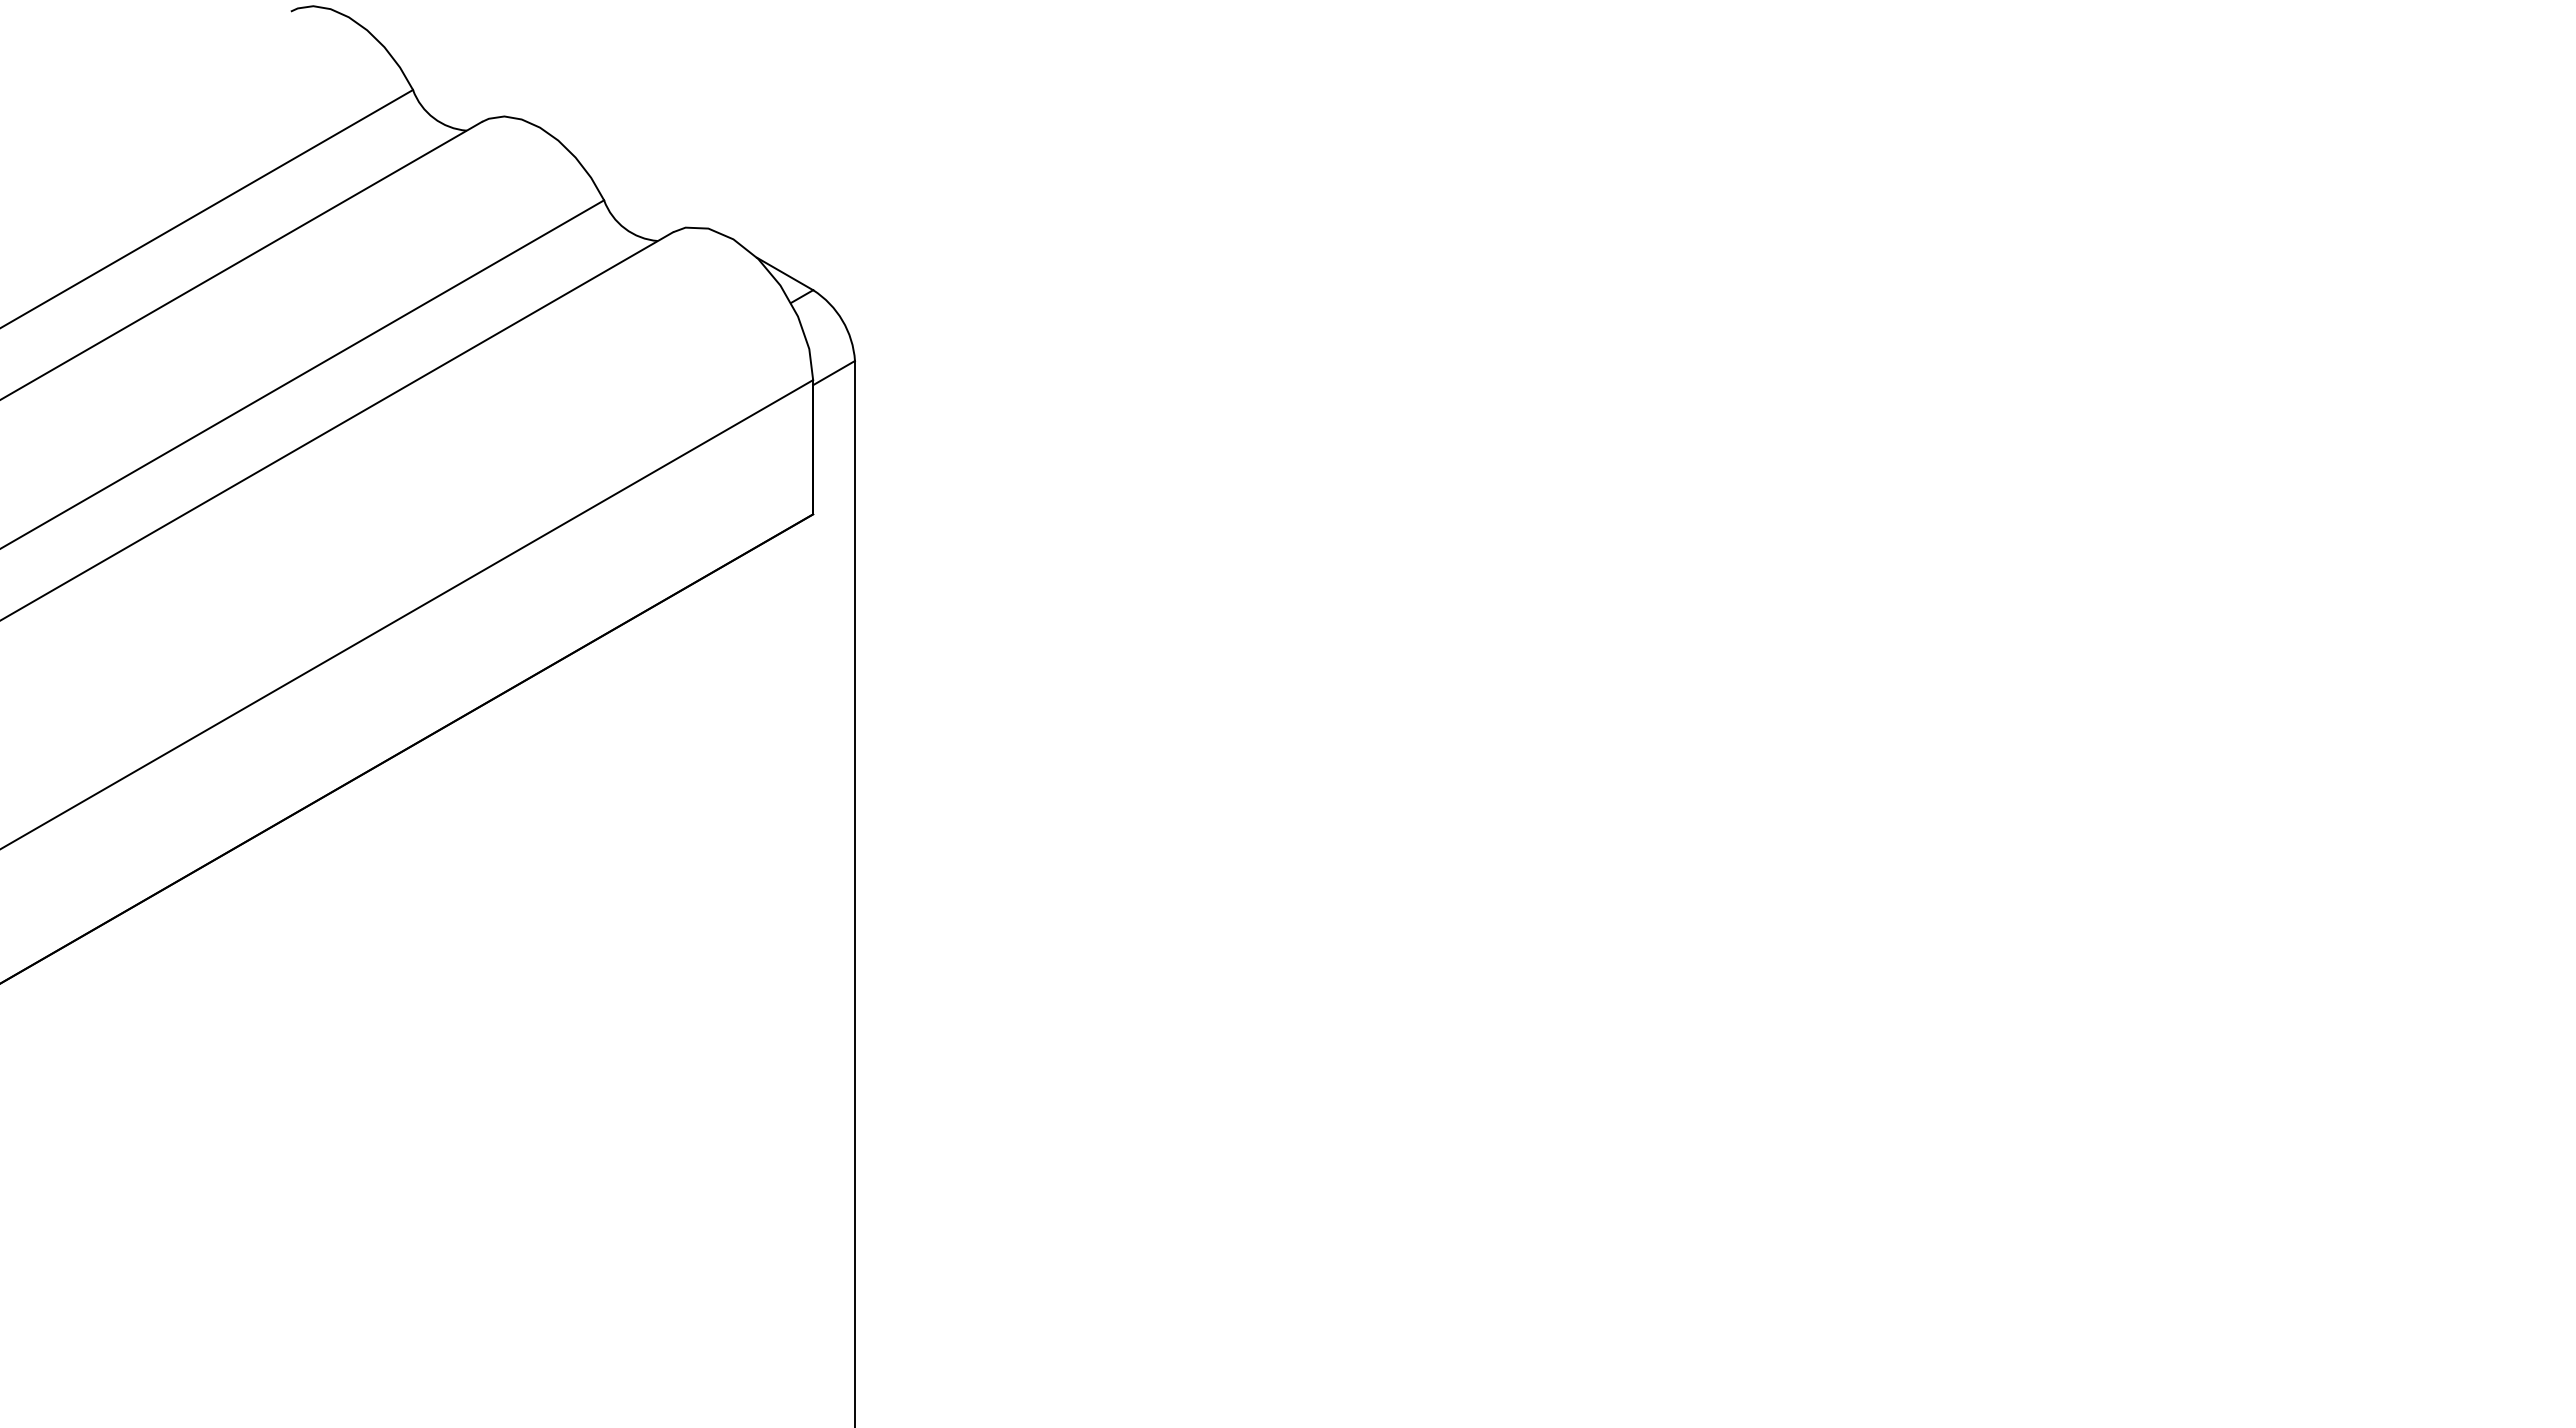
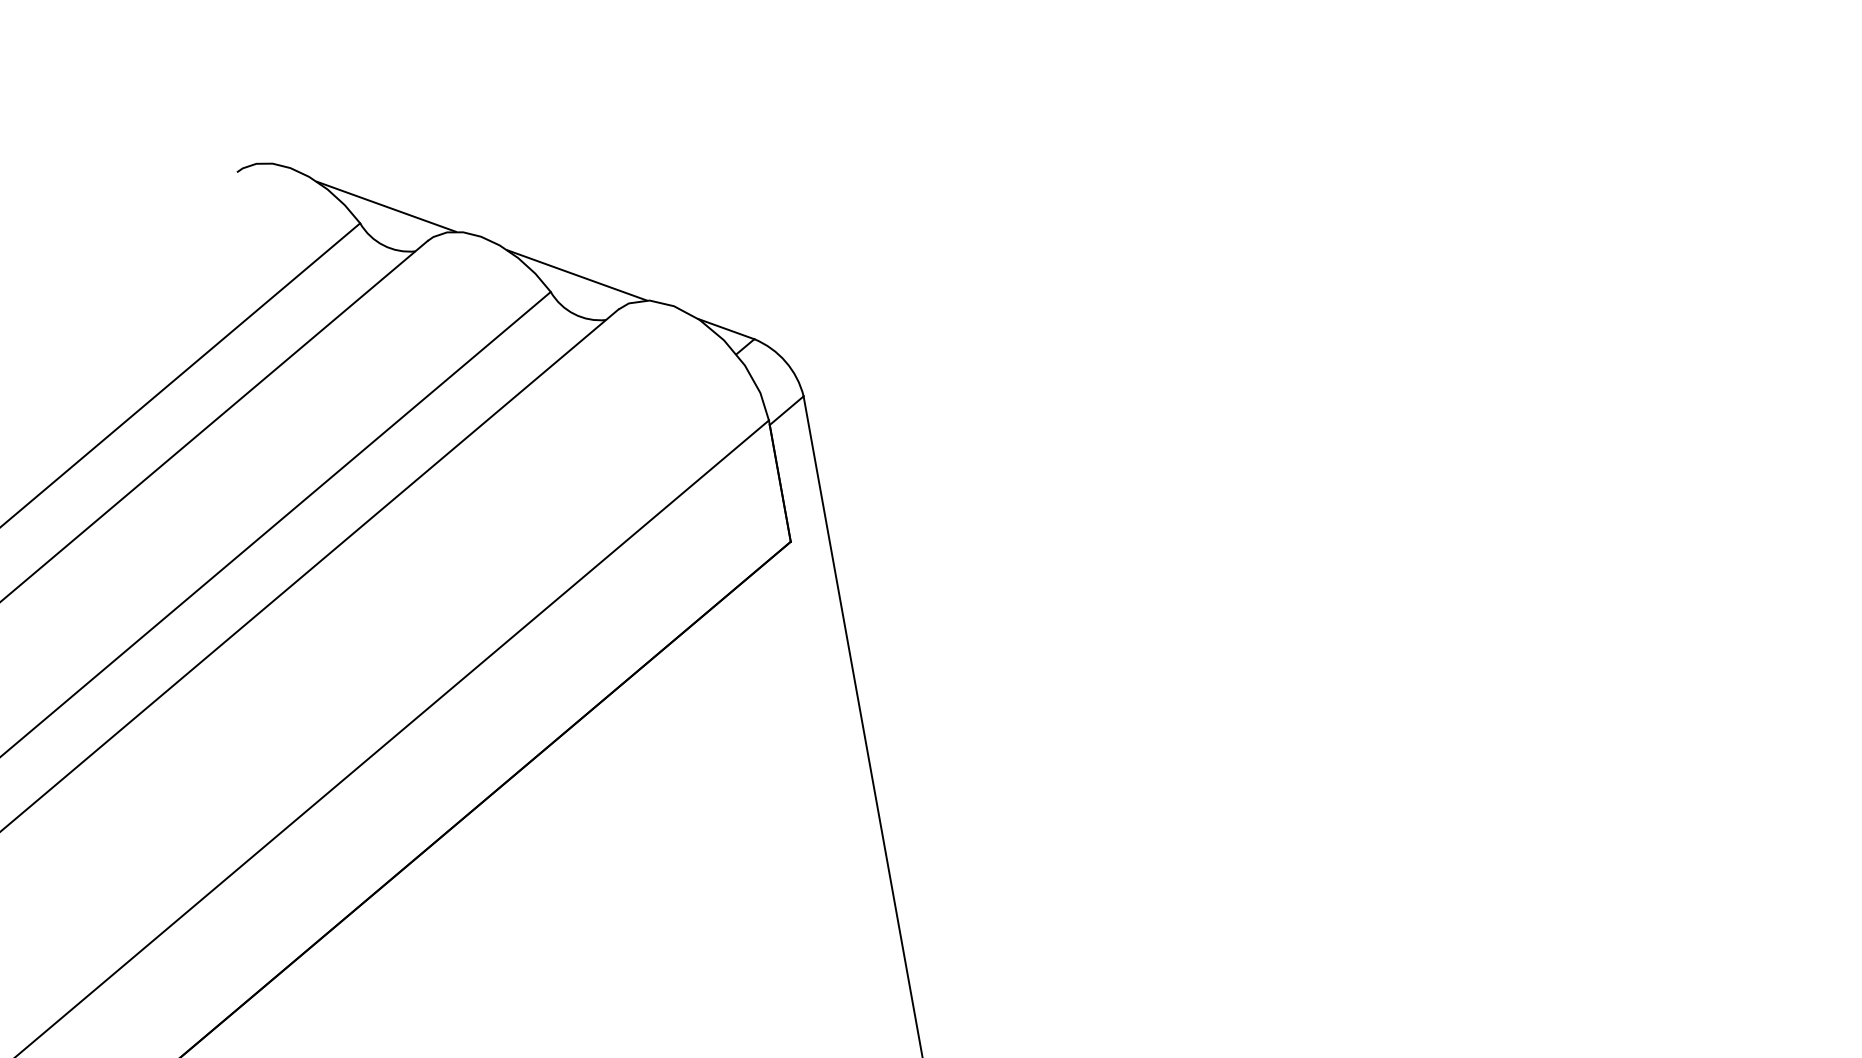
line: (444, 77) -> (386, 206), added
line: (635, 187) -> (577, 275), added

